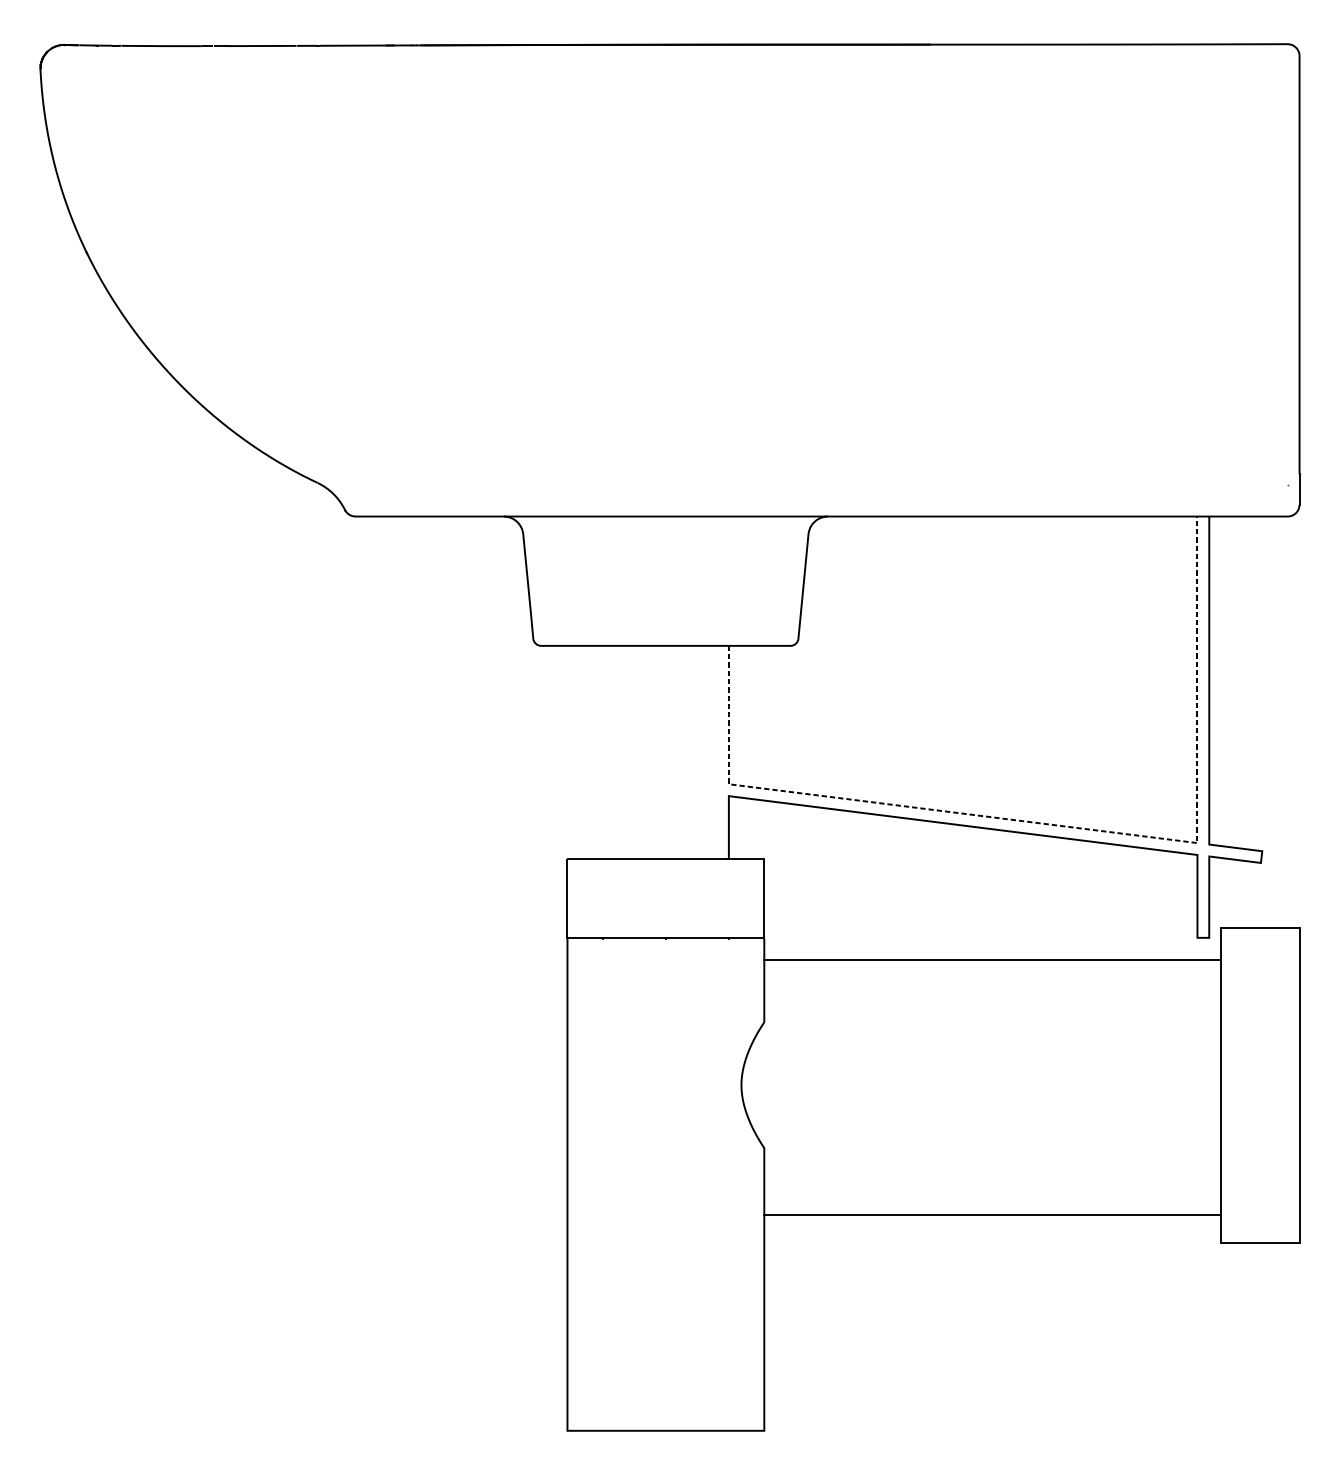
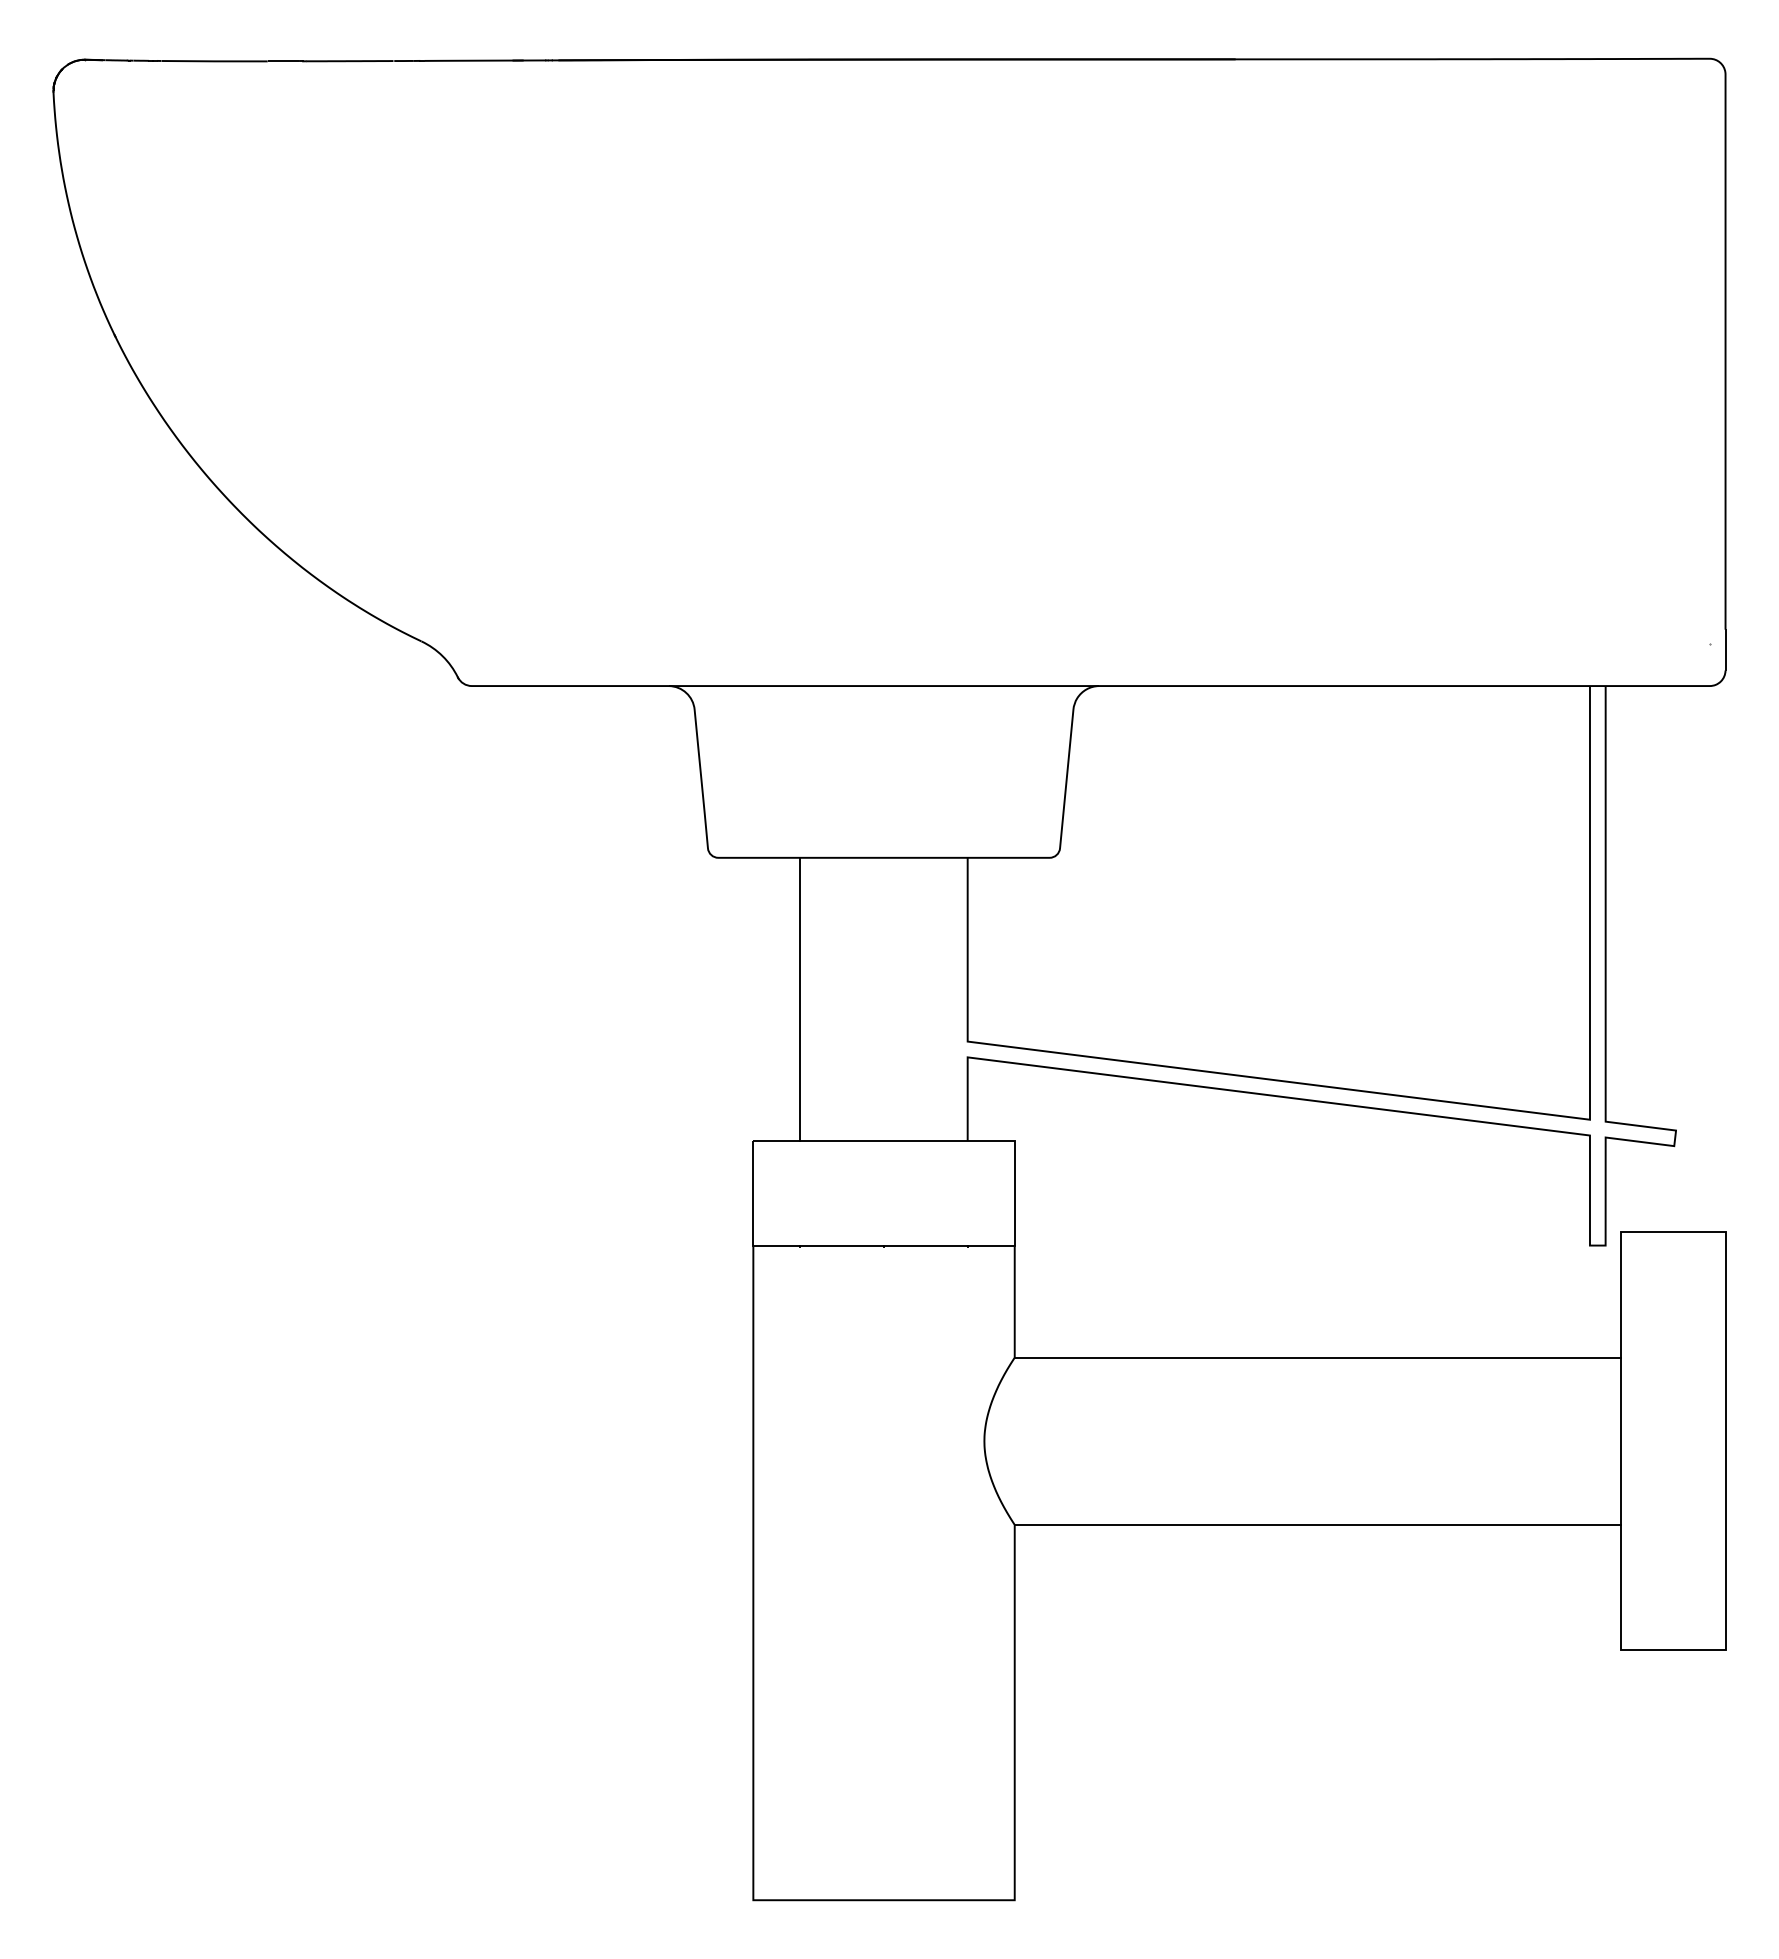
line: (602, 752) -> (800, 999), added
line: (1056, 825) -> (1402, 1096), dashed -> solid
line: (992, 960) -> (1317, 1357), moved
line: (992, 1214) -> (1317, 1524), moved

